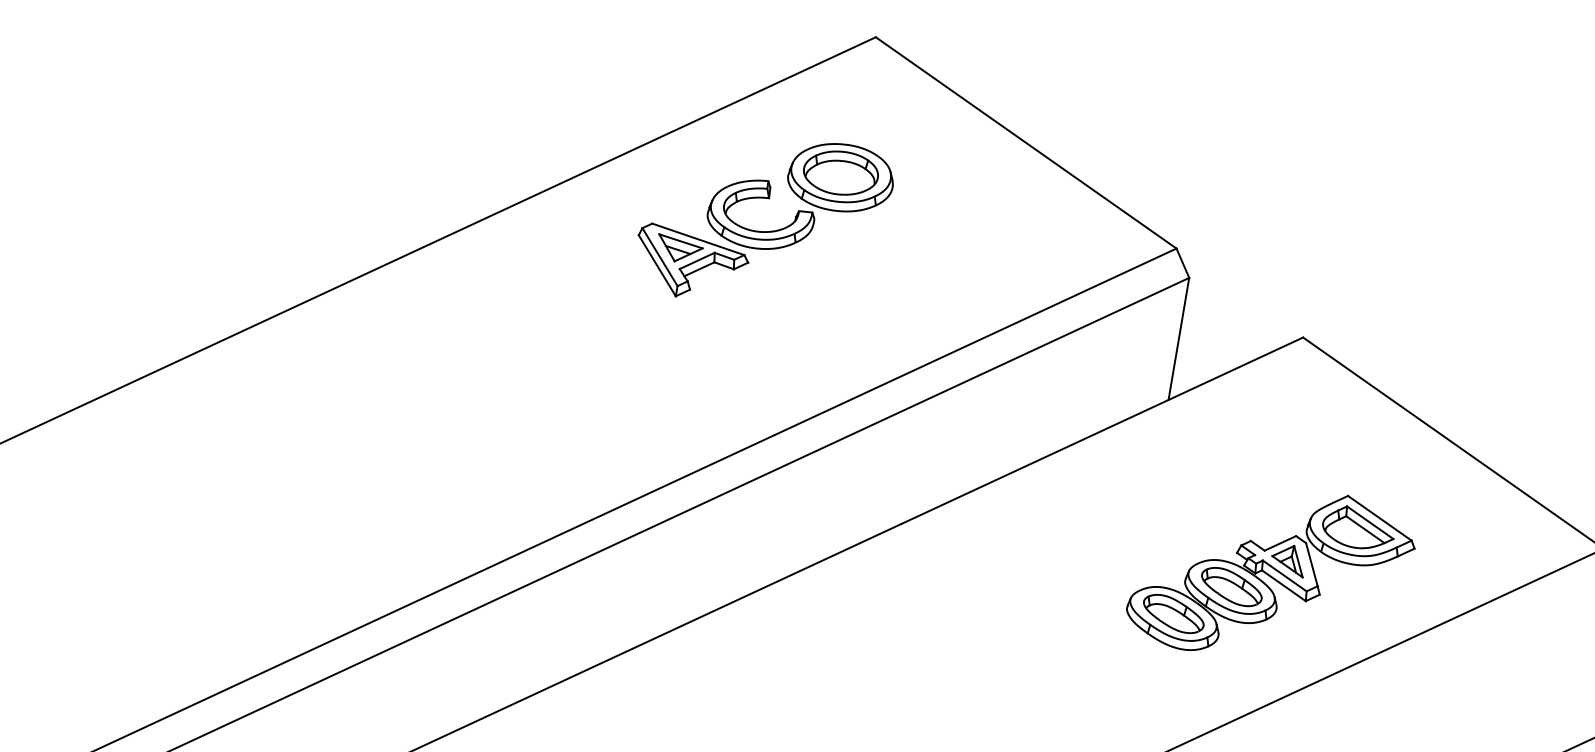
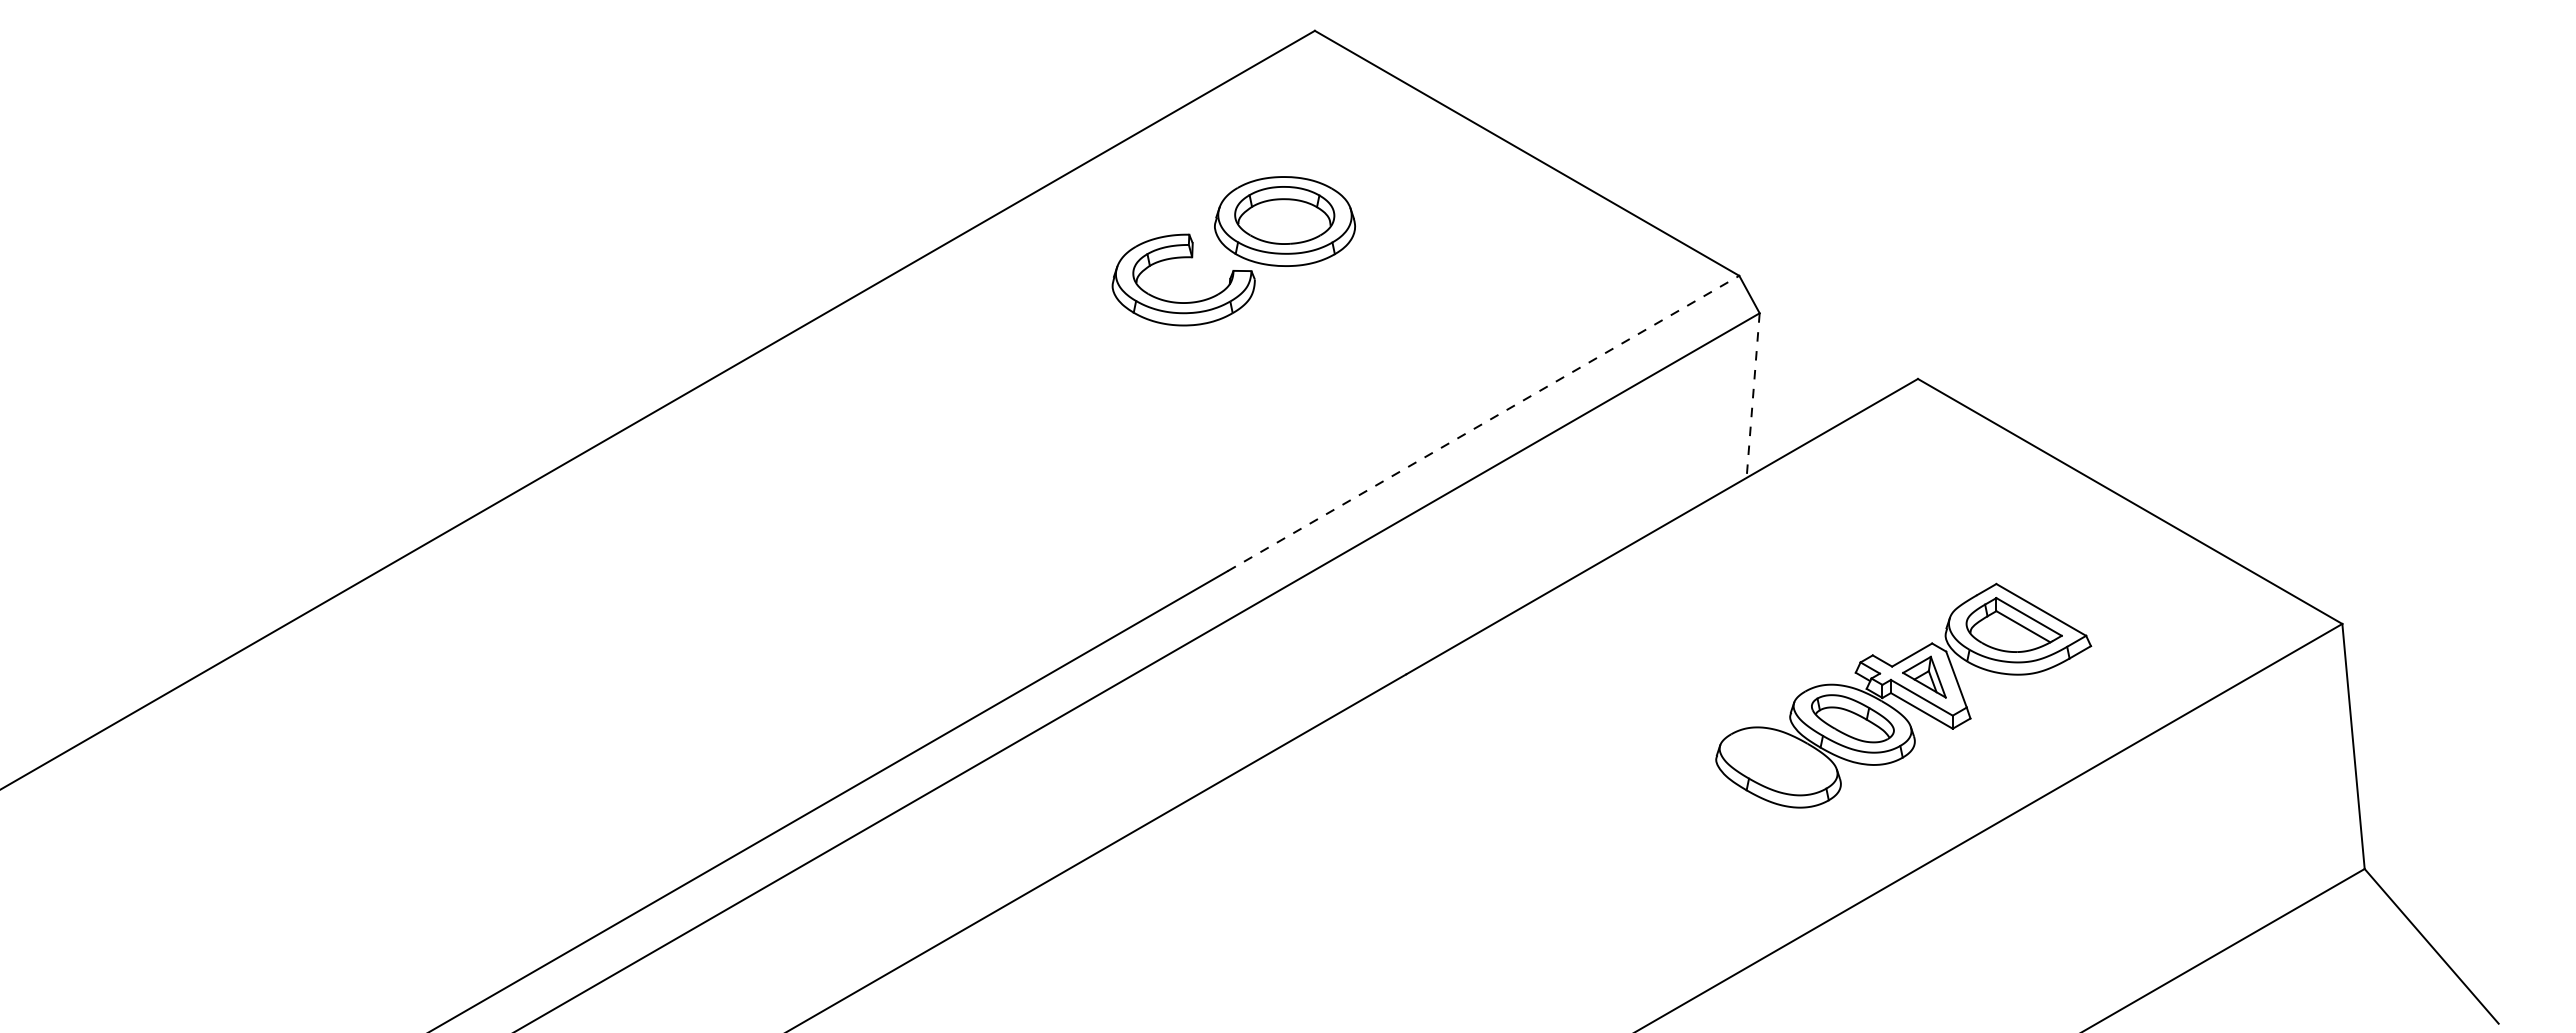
part: (692, 262) -> (1097, 351), removed
line: (1179, 338) -> (1753, 395), solid -> dashed
line: (975, 341) -> (1483, 423), solid -> dashed
part: (1173, 613) -> (1778, 761), removed

